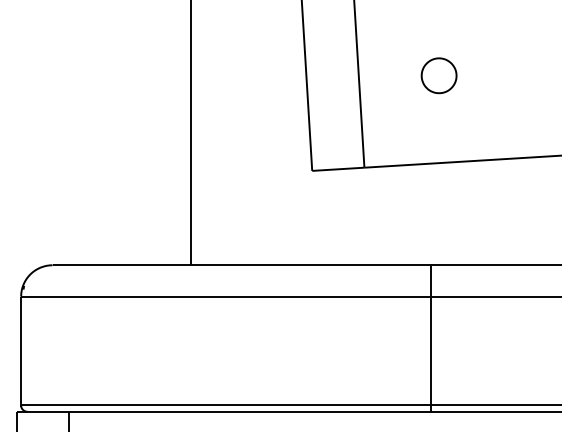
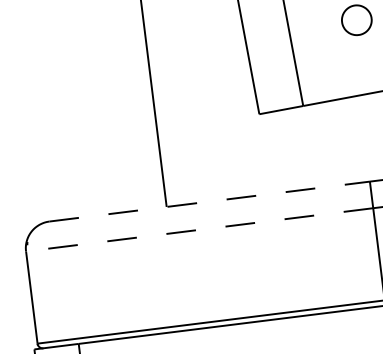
line: (242, 265) -> (210, 201), solid -> dashed
line: (226, 296) -> (199, 229), solid -> dashed

